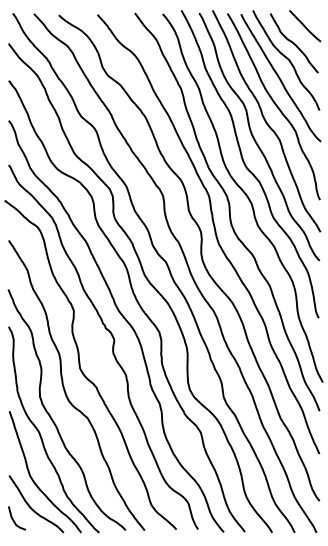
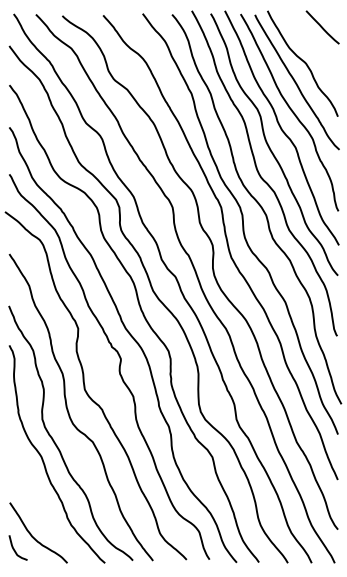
curve: (294, 43) -> (311, 45), removed
curve: (33, 479) -> (35, 506), removed

